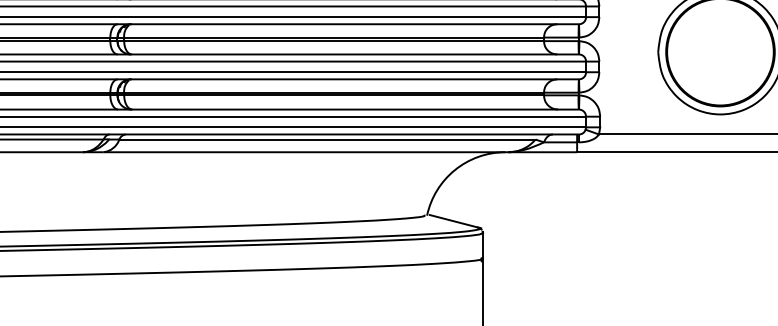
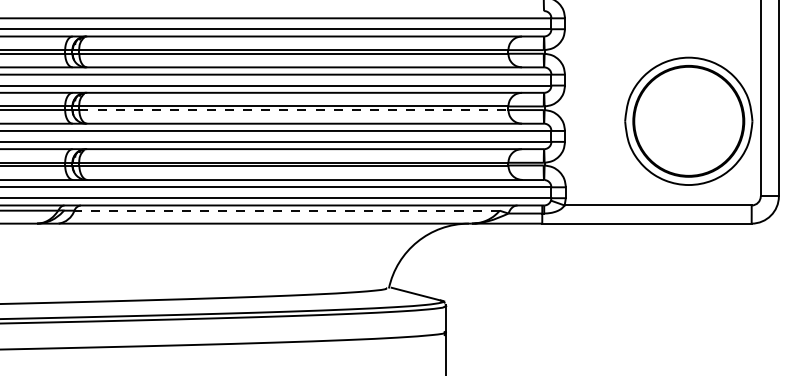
line: (333, 41) -> (293, 110), solid -> dashed
line: (327, 139) -> (287, 210), solid -> dashed

